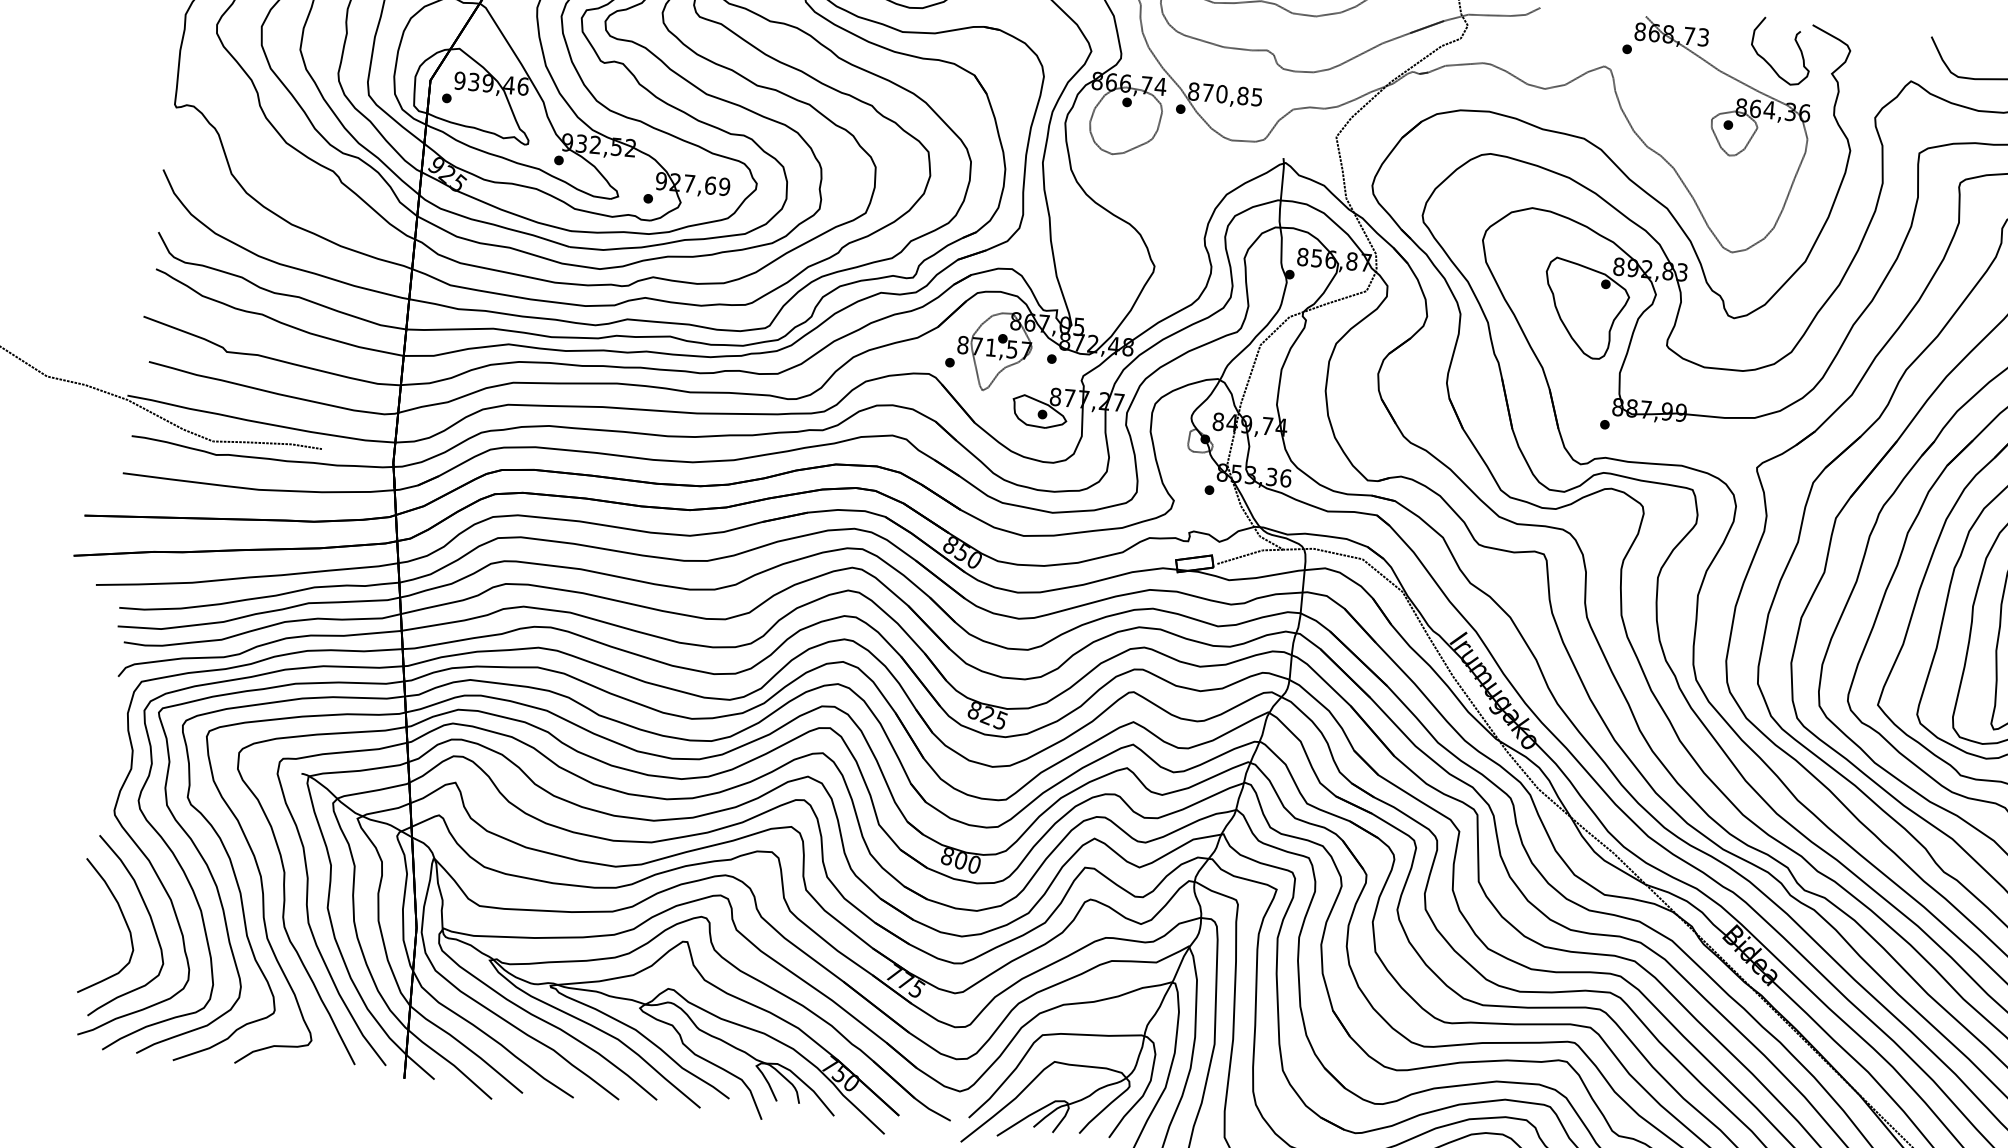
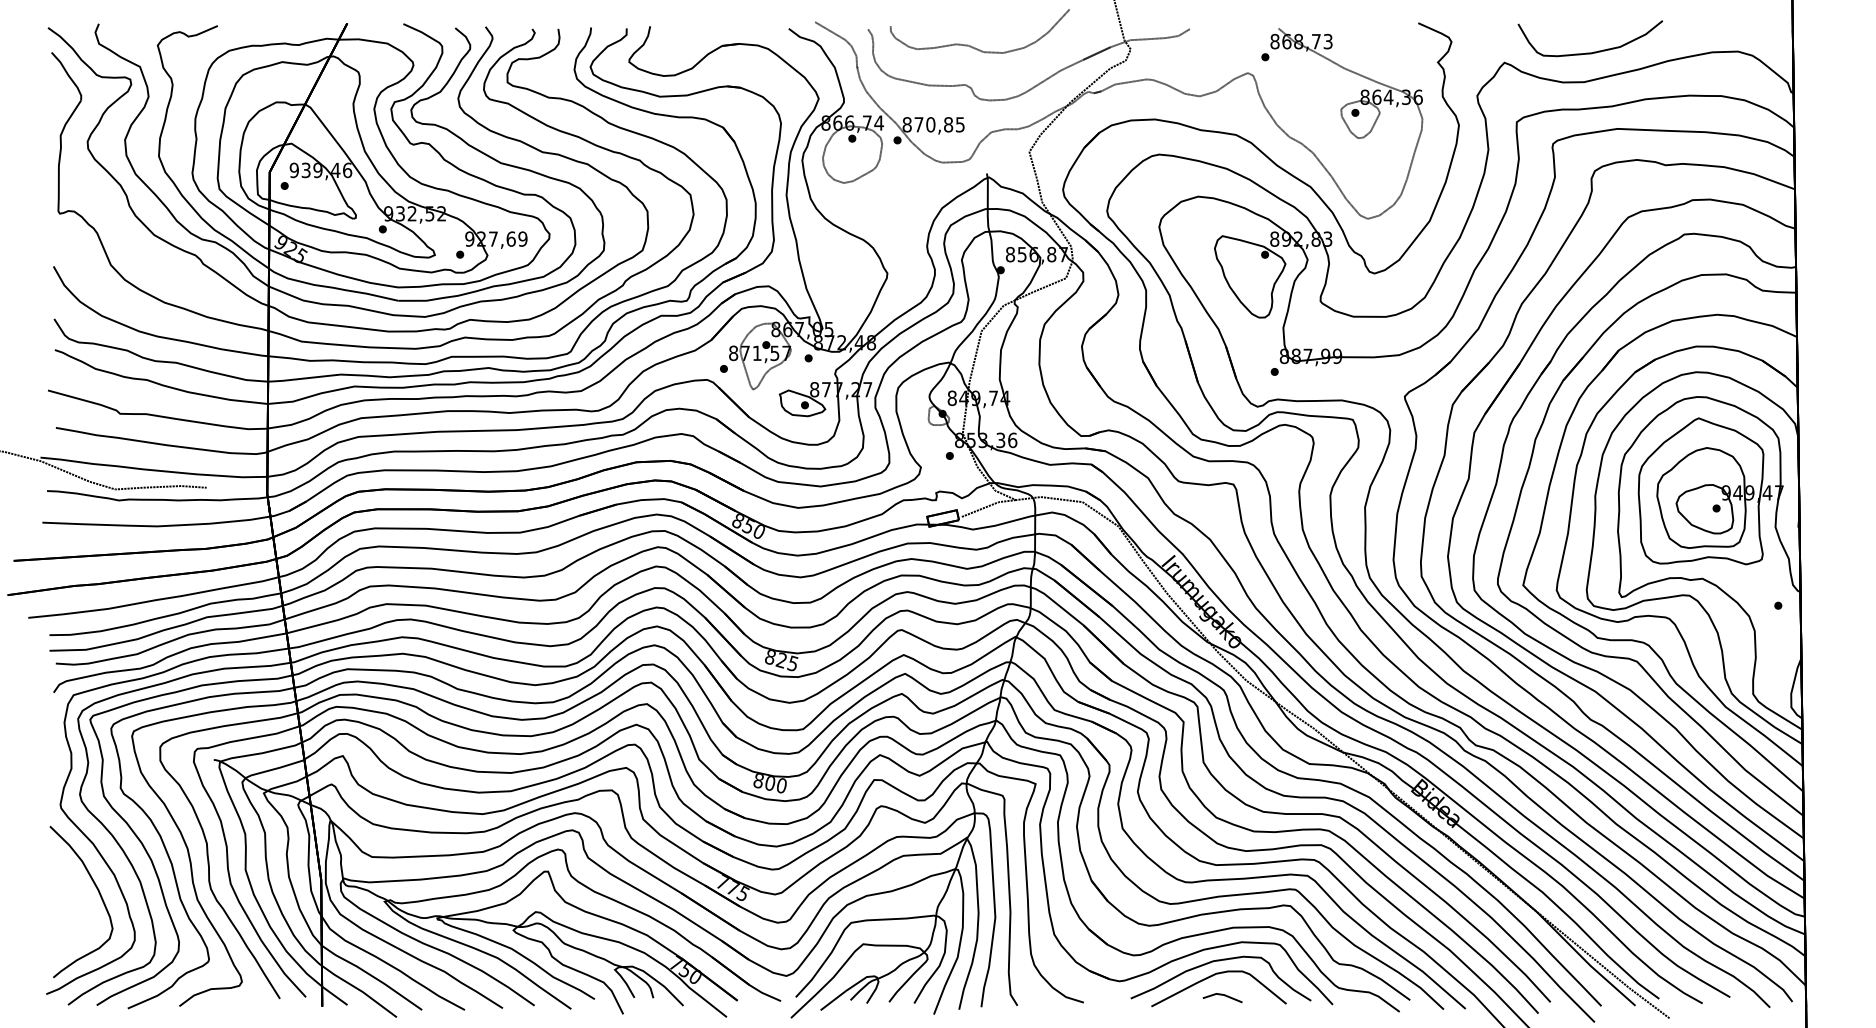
curve: (1767, 61) -> (1383, 56), removed
curve: (123, 920) -> (76, 895), removed

